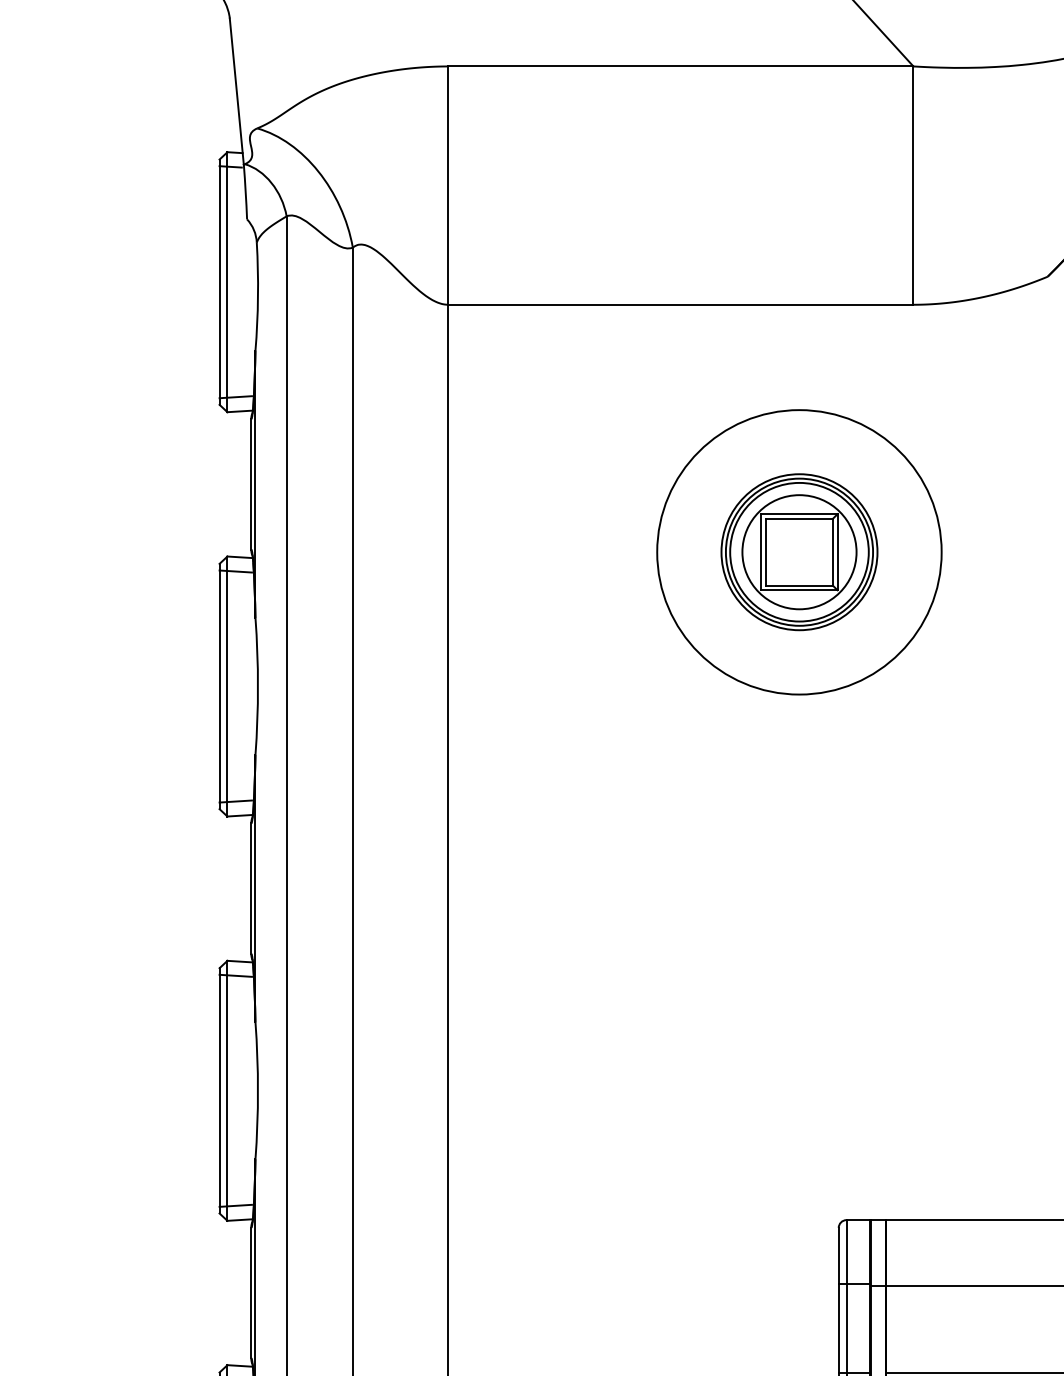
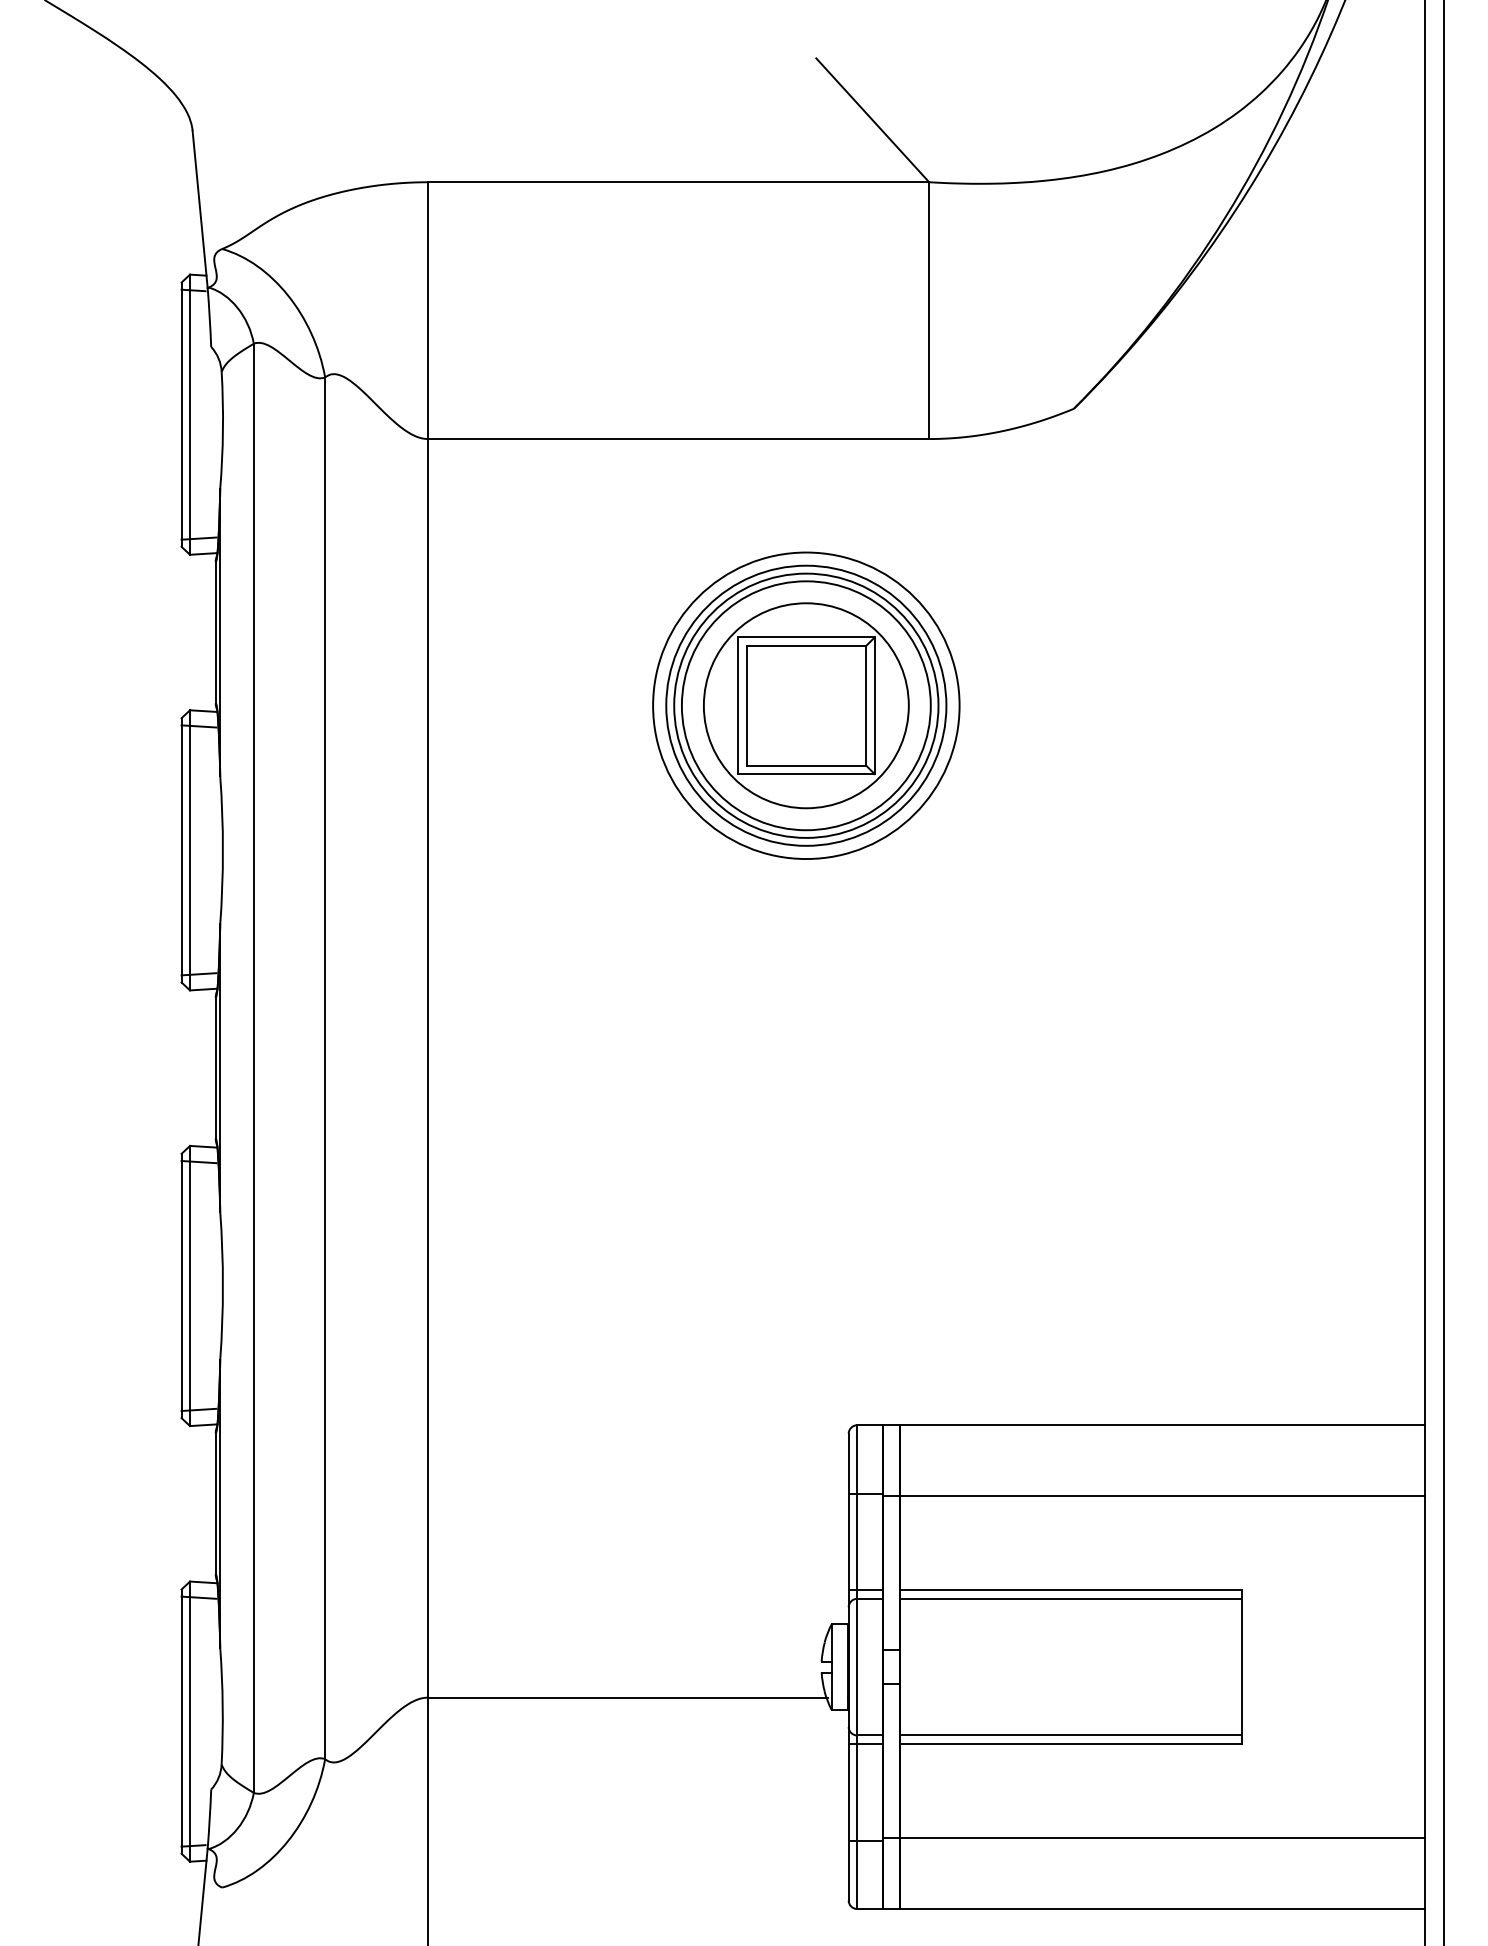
part: (799, 552) -> (806, 705), size x1.67

